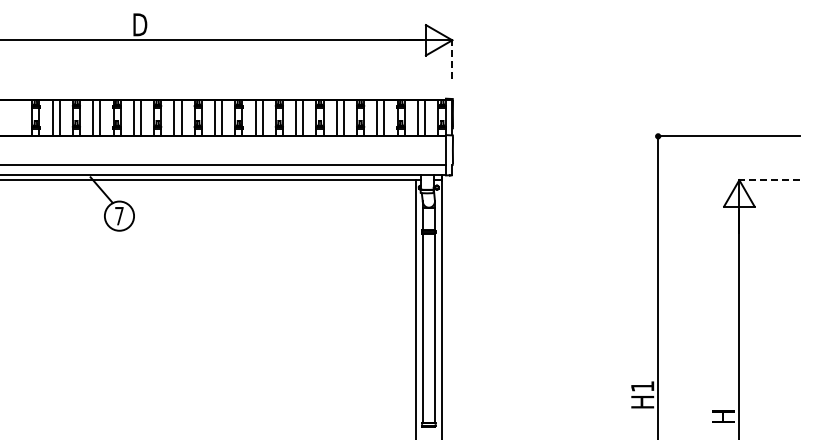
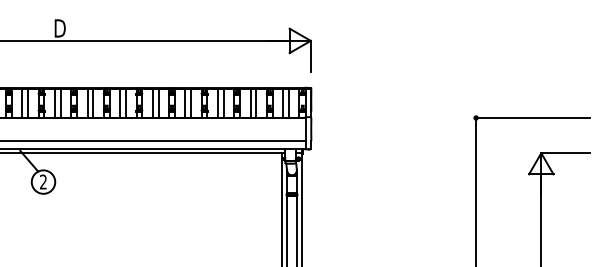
line: (452, 59) -> (310, 56), dashed -> solid
line: (769, 180) -> (565, 153), dashed -> solid
text: (119, 215) -> (43, 181), 7 -> 2

